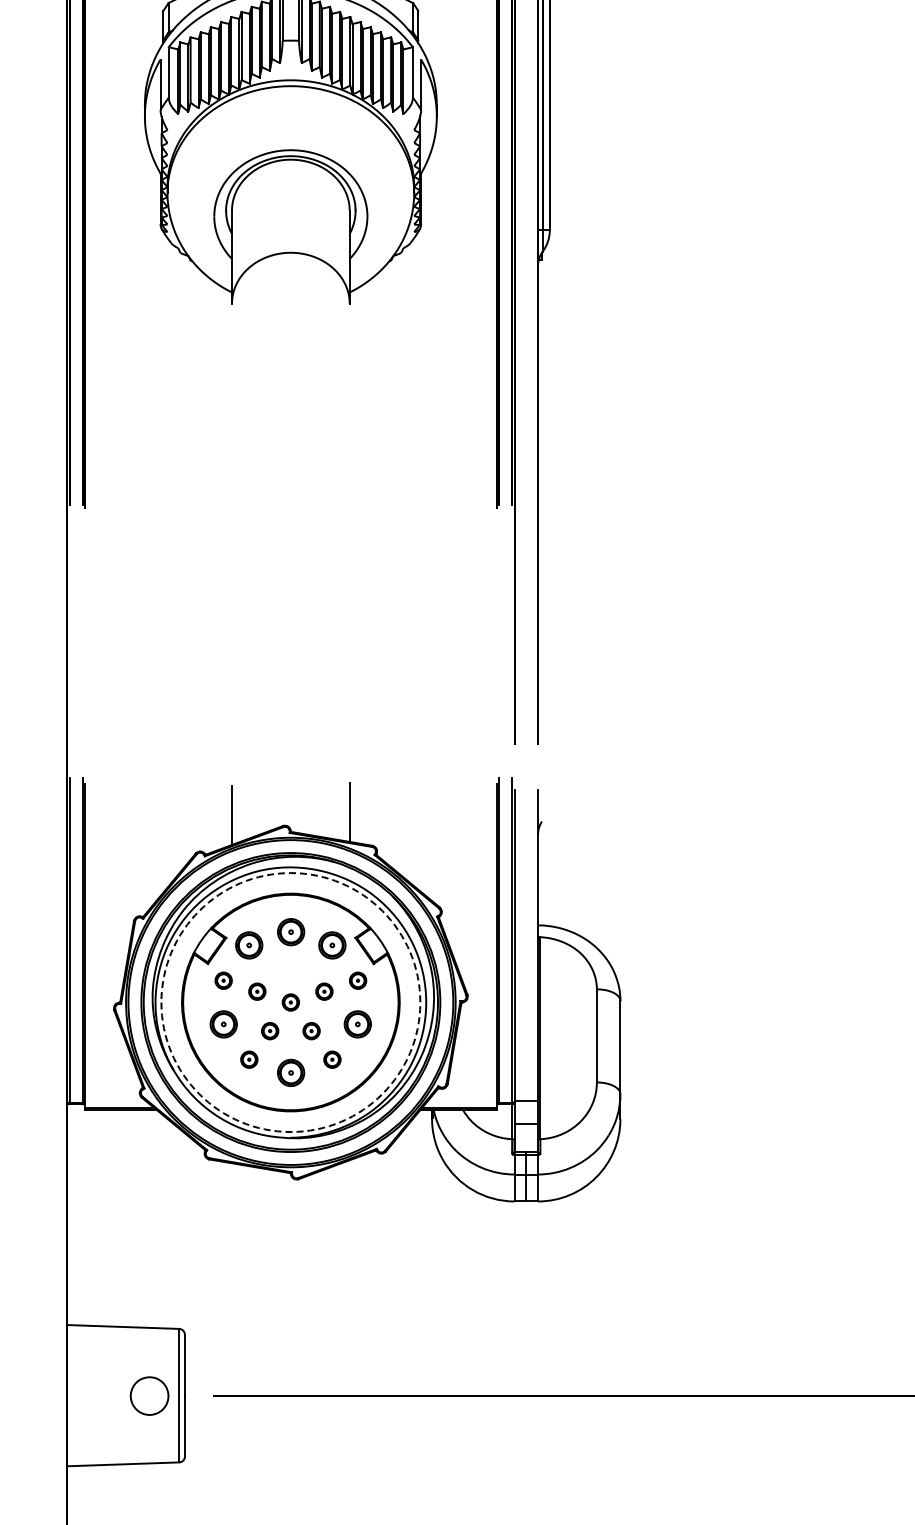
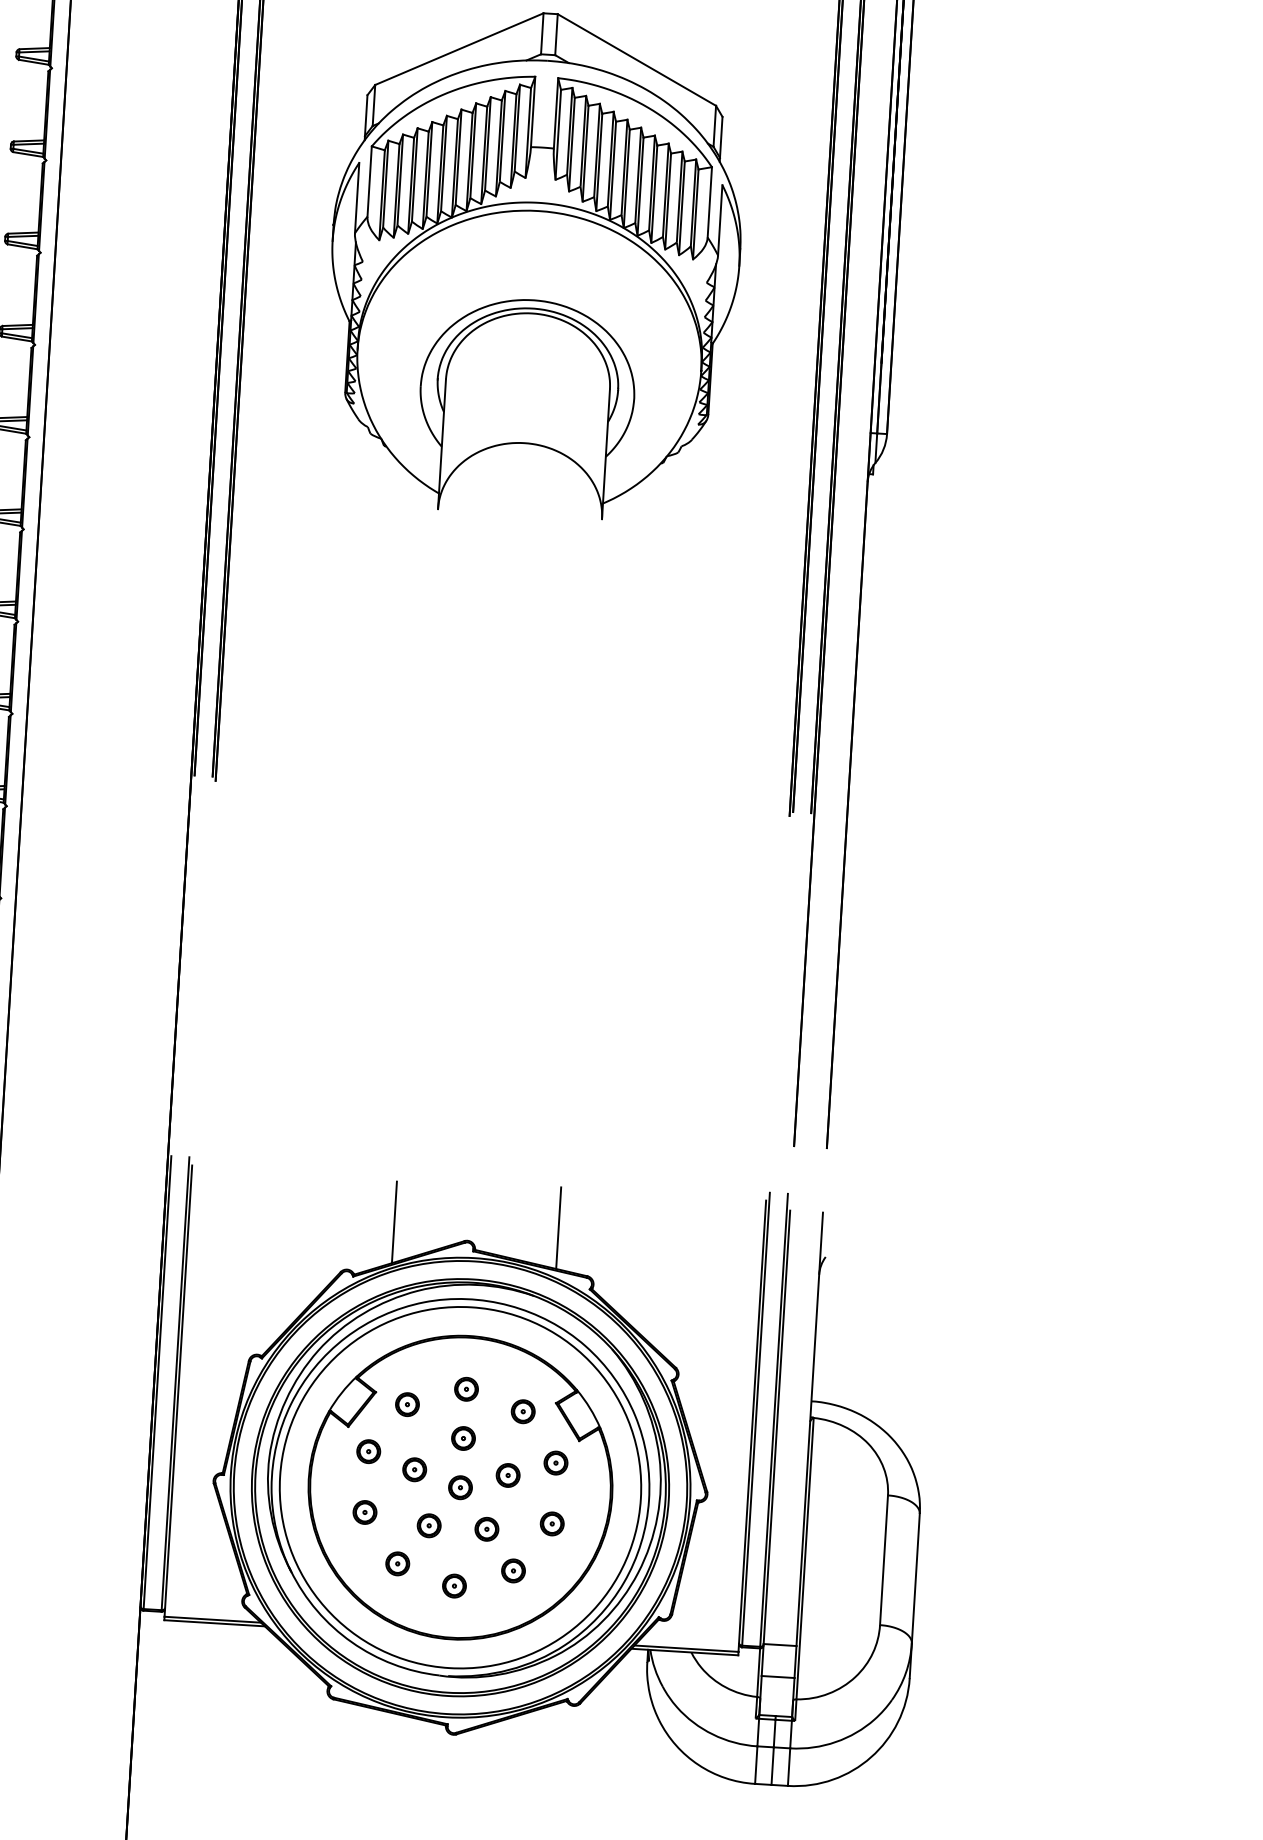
part: (290, 931) -> (466, 1388), size x0.62
part: (249, 945) -> (407, 1404), size x0.62
part: (332, 945) -> (523, 1411), size x0.62
part: (290, 967) -> (462, 1438), added
circle: (290, 1002) -> (459, 1487), dashed -> solid
part: (223, 1024) -> (364, 1512), size x0.62
part: (358, 1024) -> (552, 1524), size x0.62
part: (290, 1073) -> (453, 1586), size x0.62

